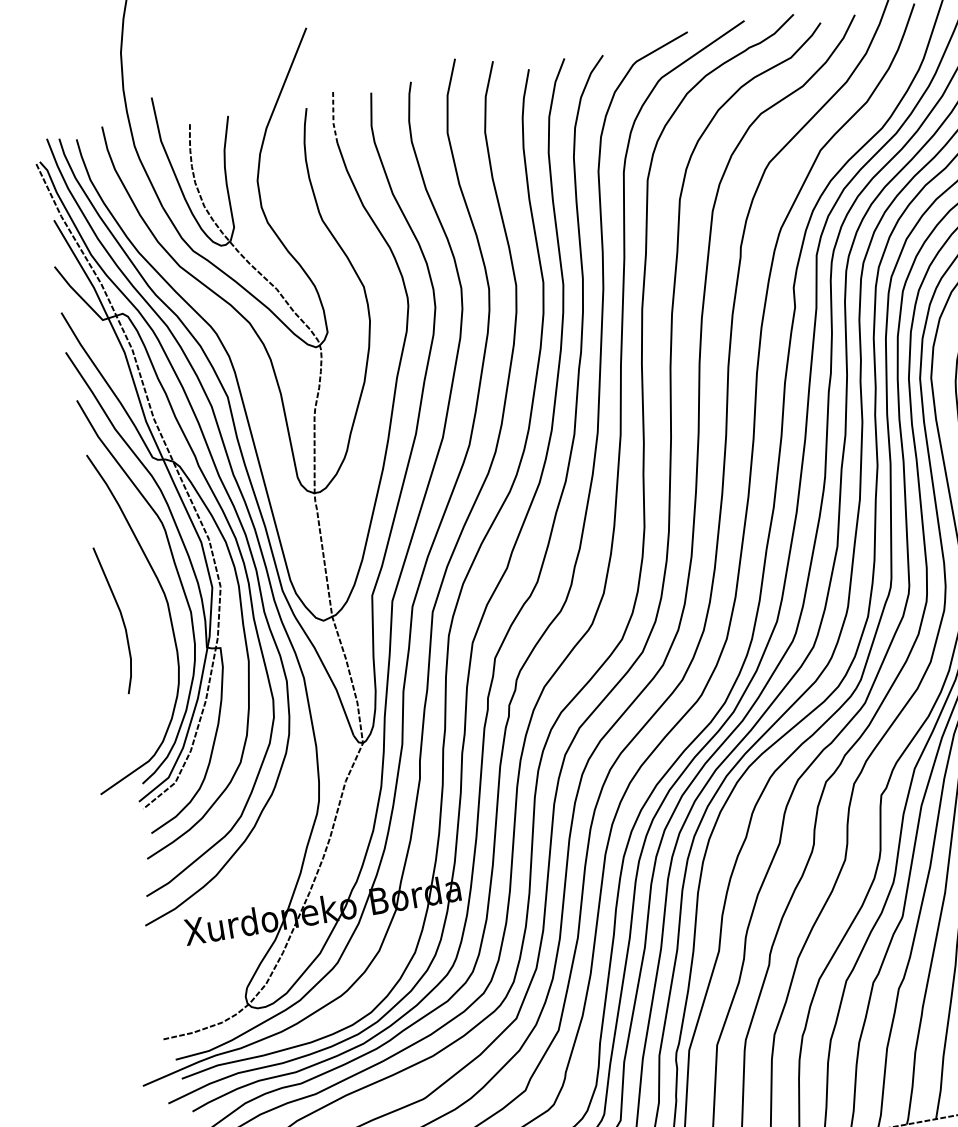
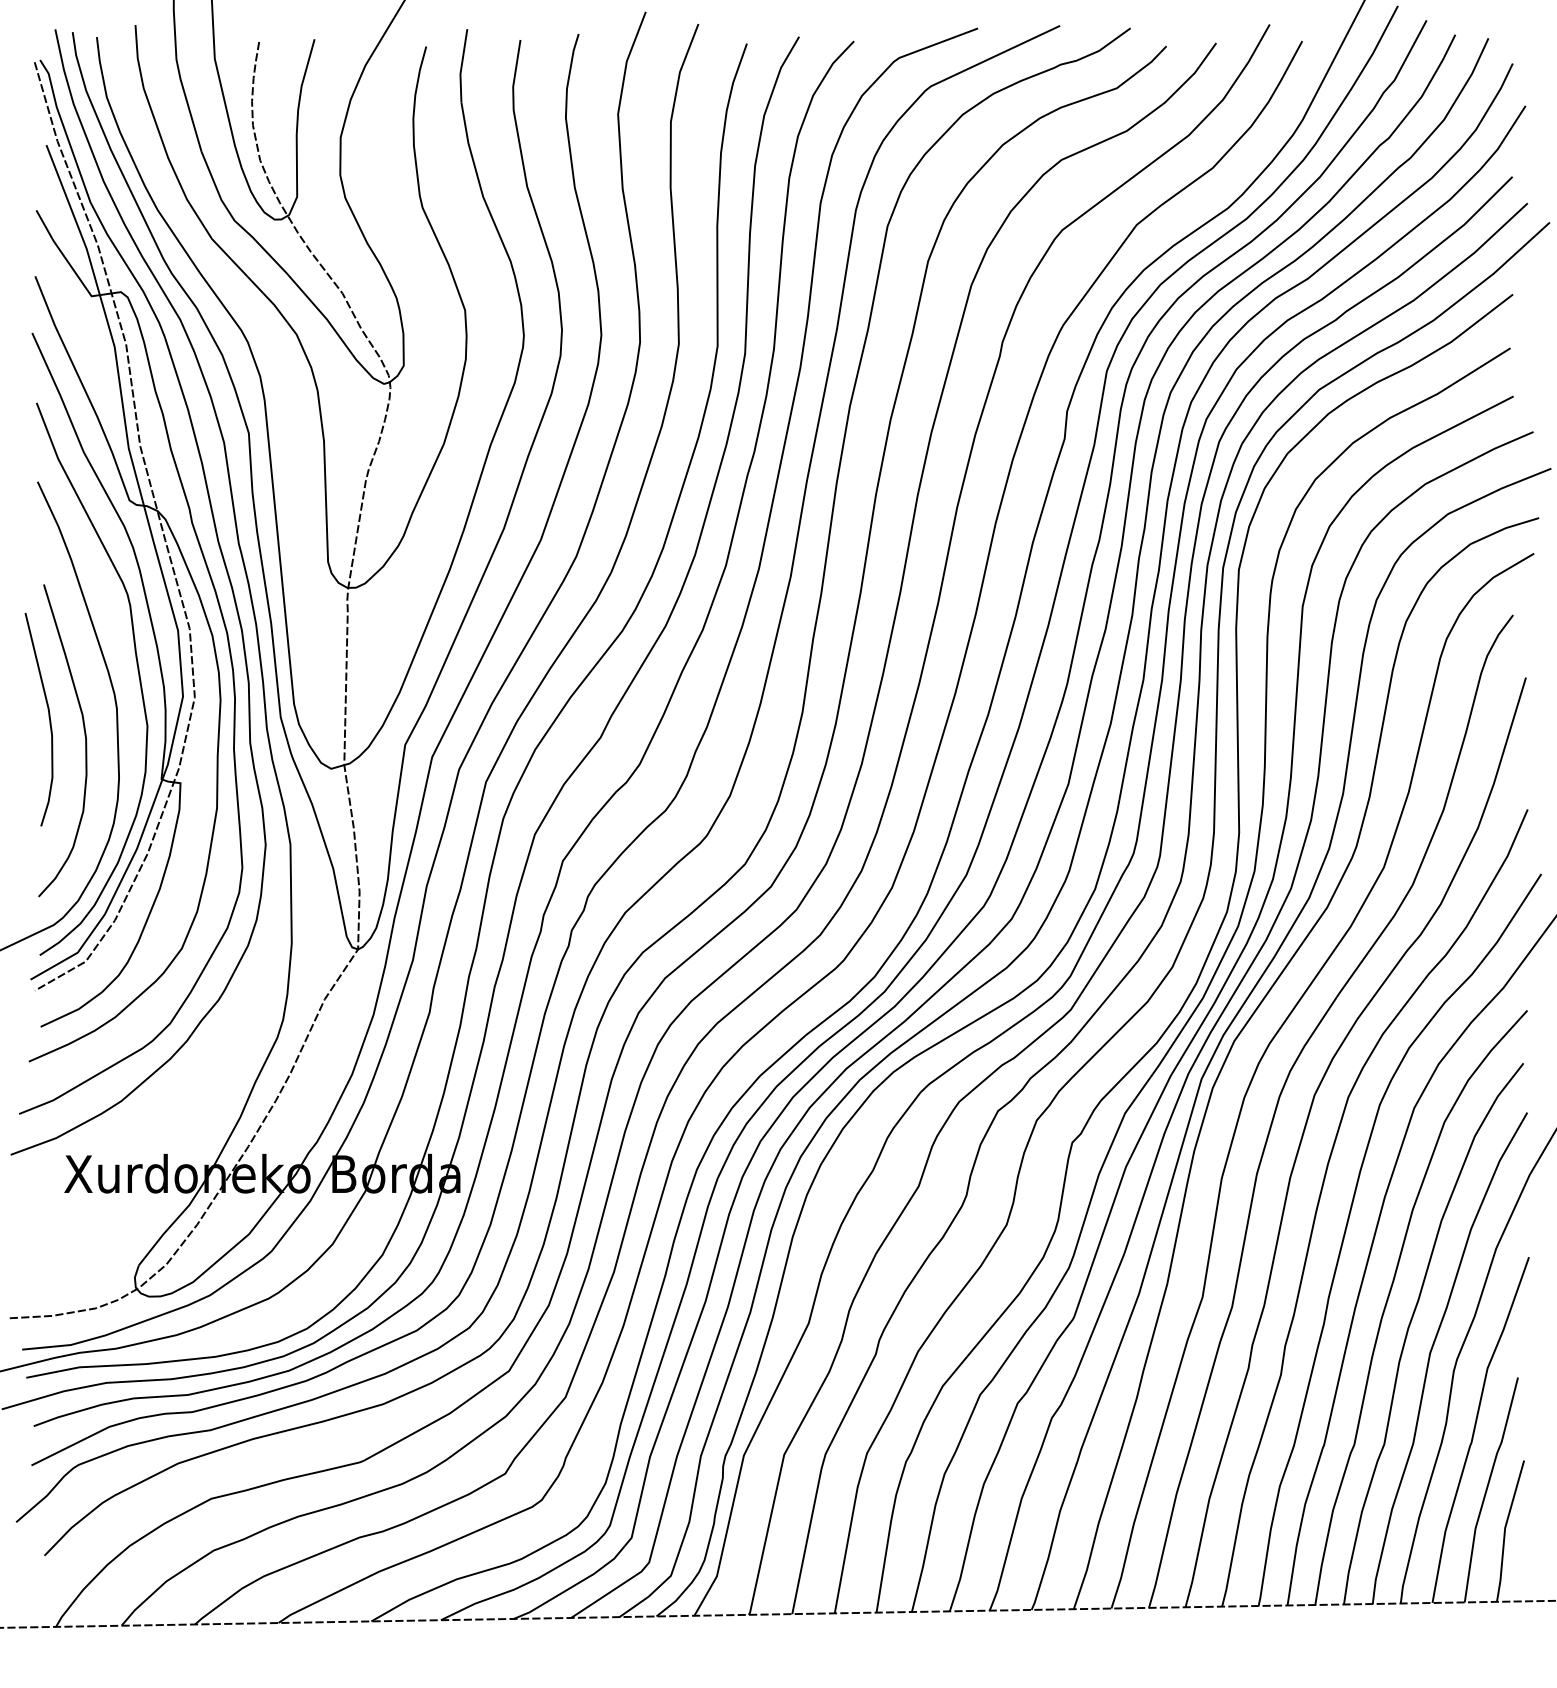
line: (333, 117) -> (461, 66), dashed -> solid
curve: (148, 626) -> (84, 736), added

